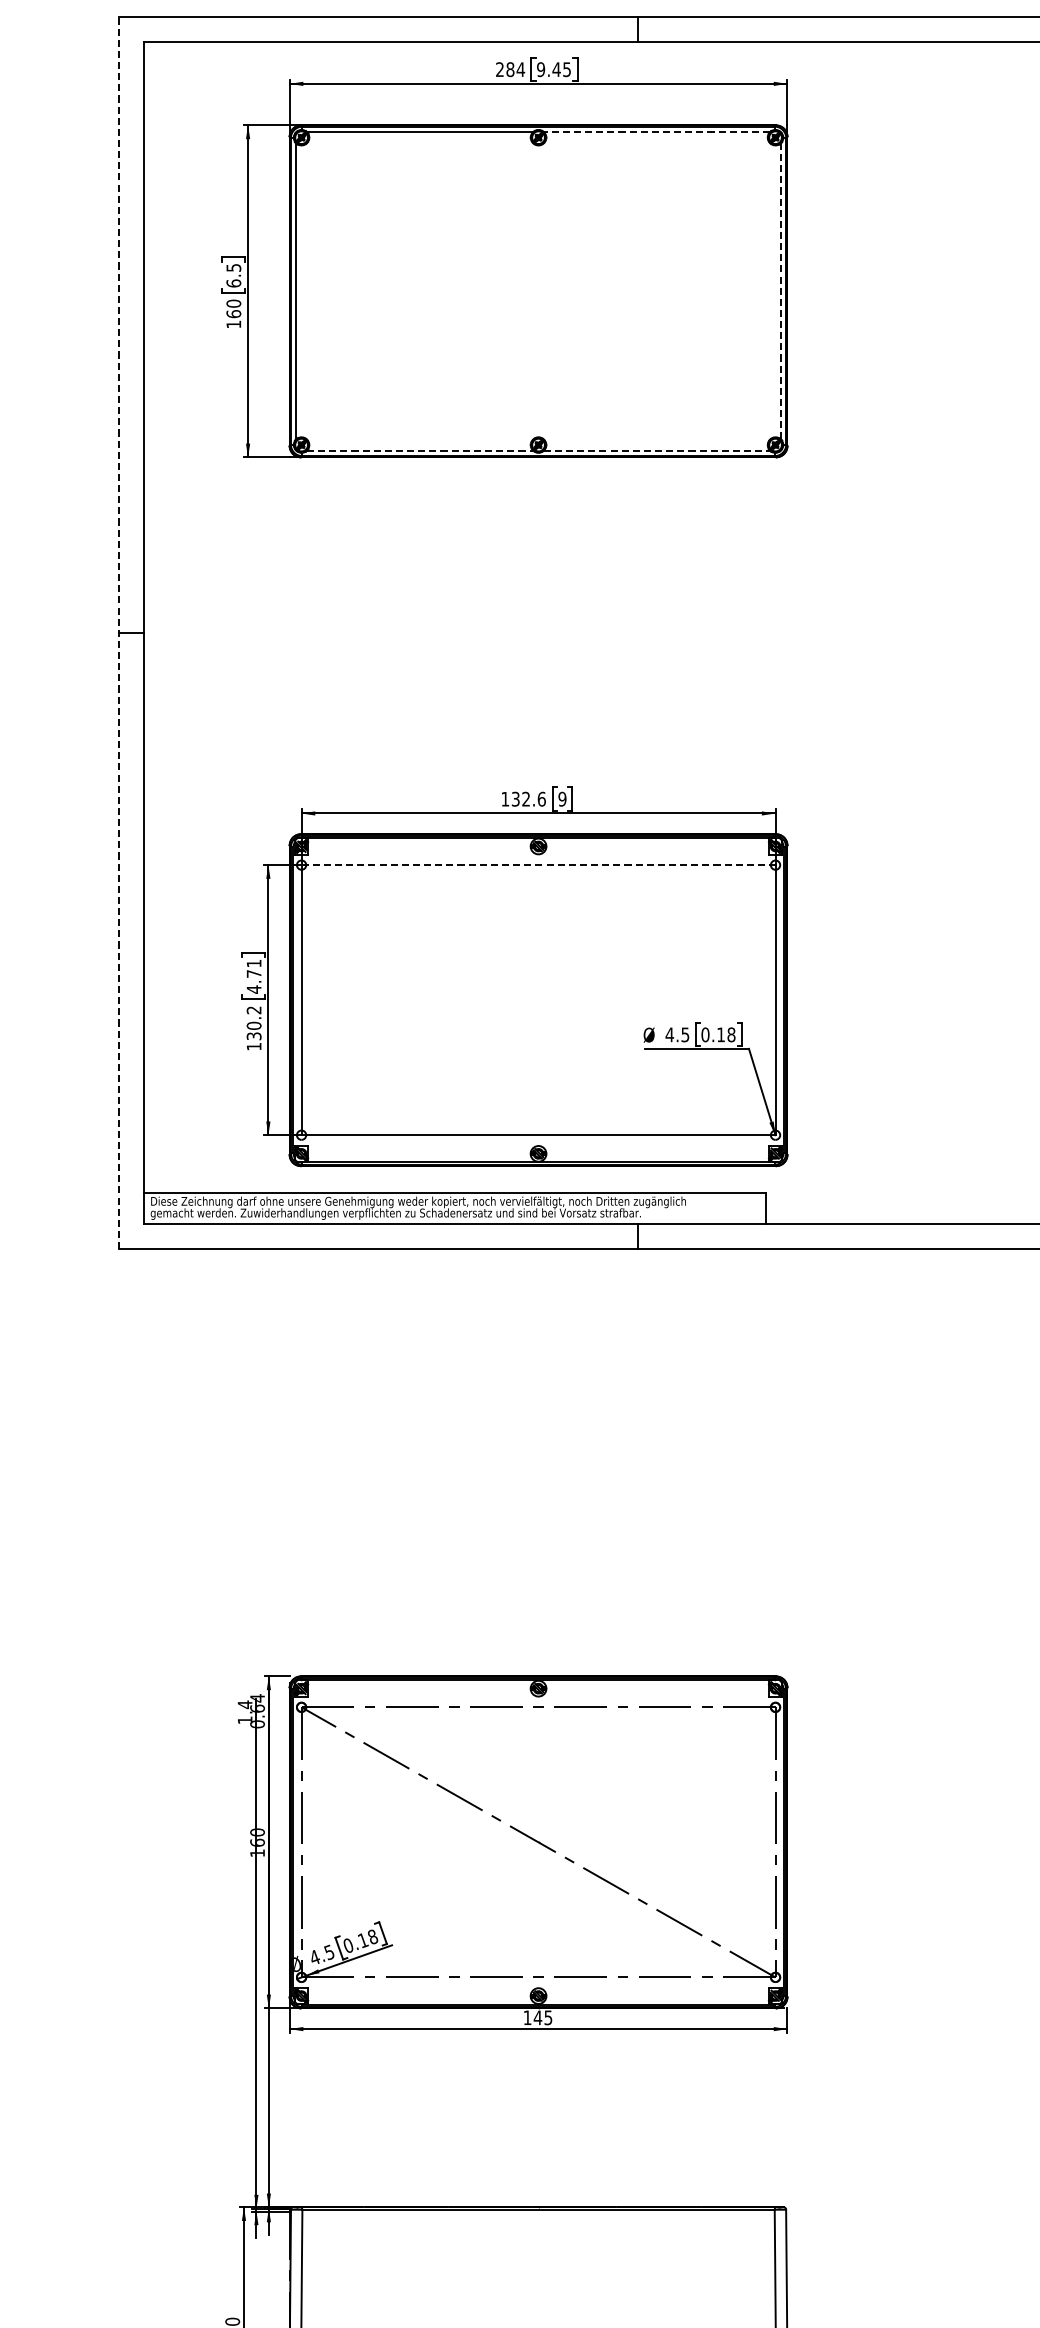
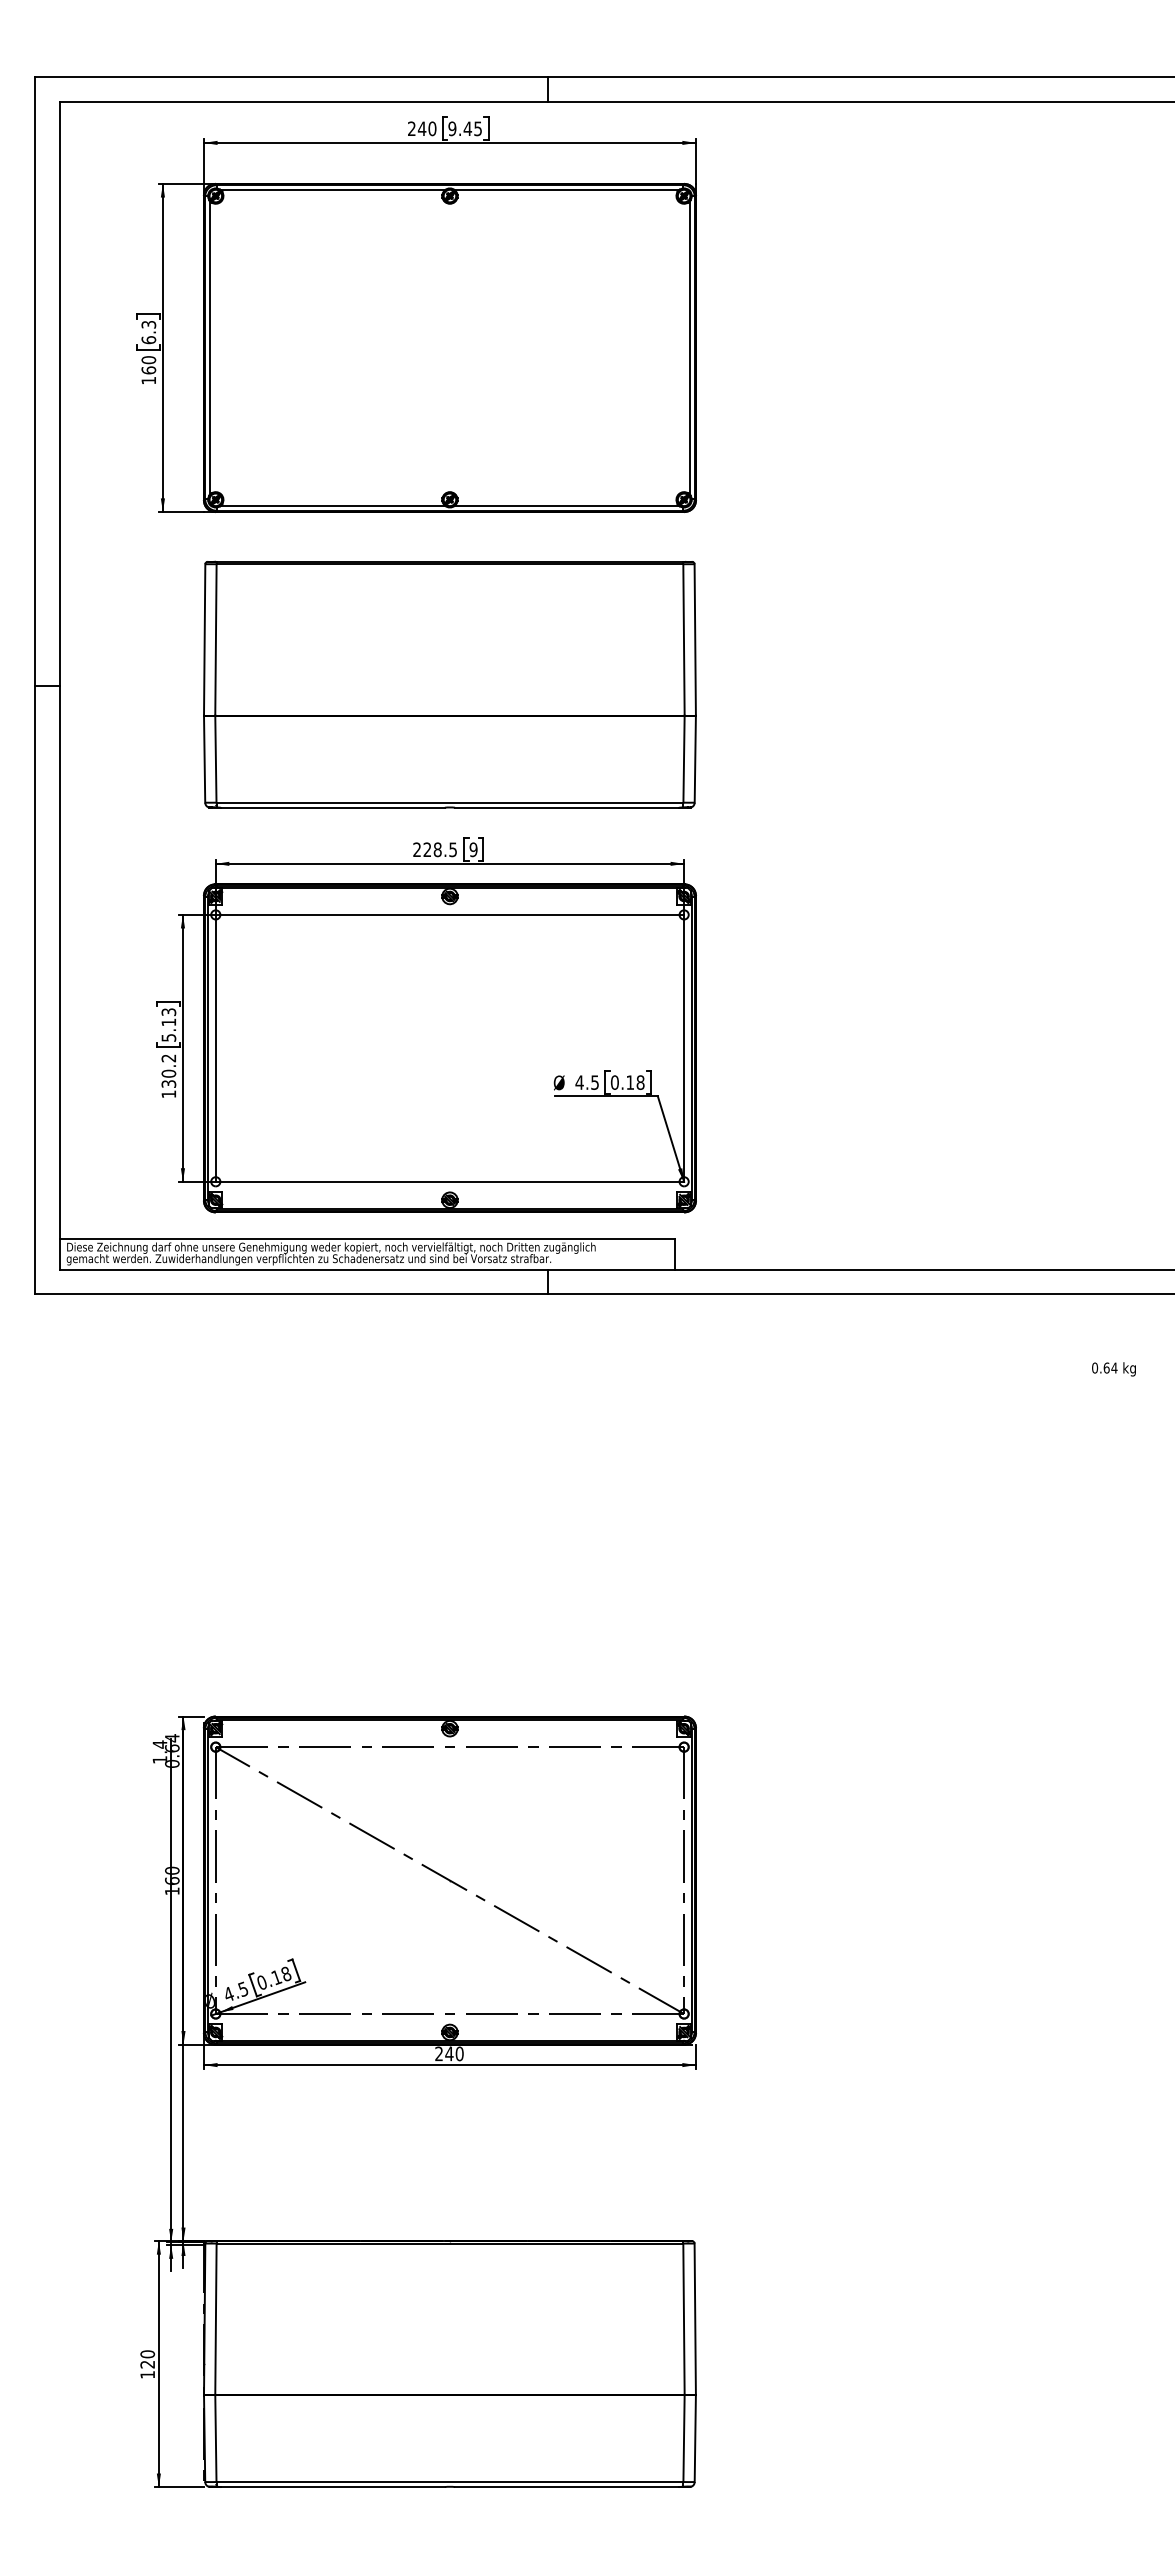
text: (514, 69) -> (426, 128), 284 -> 240
line: (656, 132) -> (566, 190), dashed -> solid
text: (233, 267) -> (148, 324), 6.5 -> 6.3
line: (780, 290) -> (689, 347), dashed -> solid
line: (419, 450) -> (332, 505), dashed -> solid
line: (656, 450) -> (566, 505), dashed -> solid
part: (538, 631) -> (449, 684), added
line: (119, 632) -> (35, 685), dashed -> solid
text: (523, 798) -> (435, 849), 132.6 -> 228.5
line: (539, 864) -> (450, 914), dashed -> solid
text: (253, 977) -> (168, 1025), 4.71 -> 5.13
text: (538, 2017) -> (449, 2053), 145 -> 240

